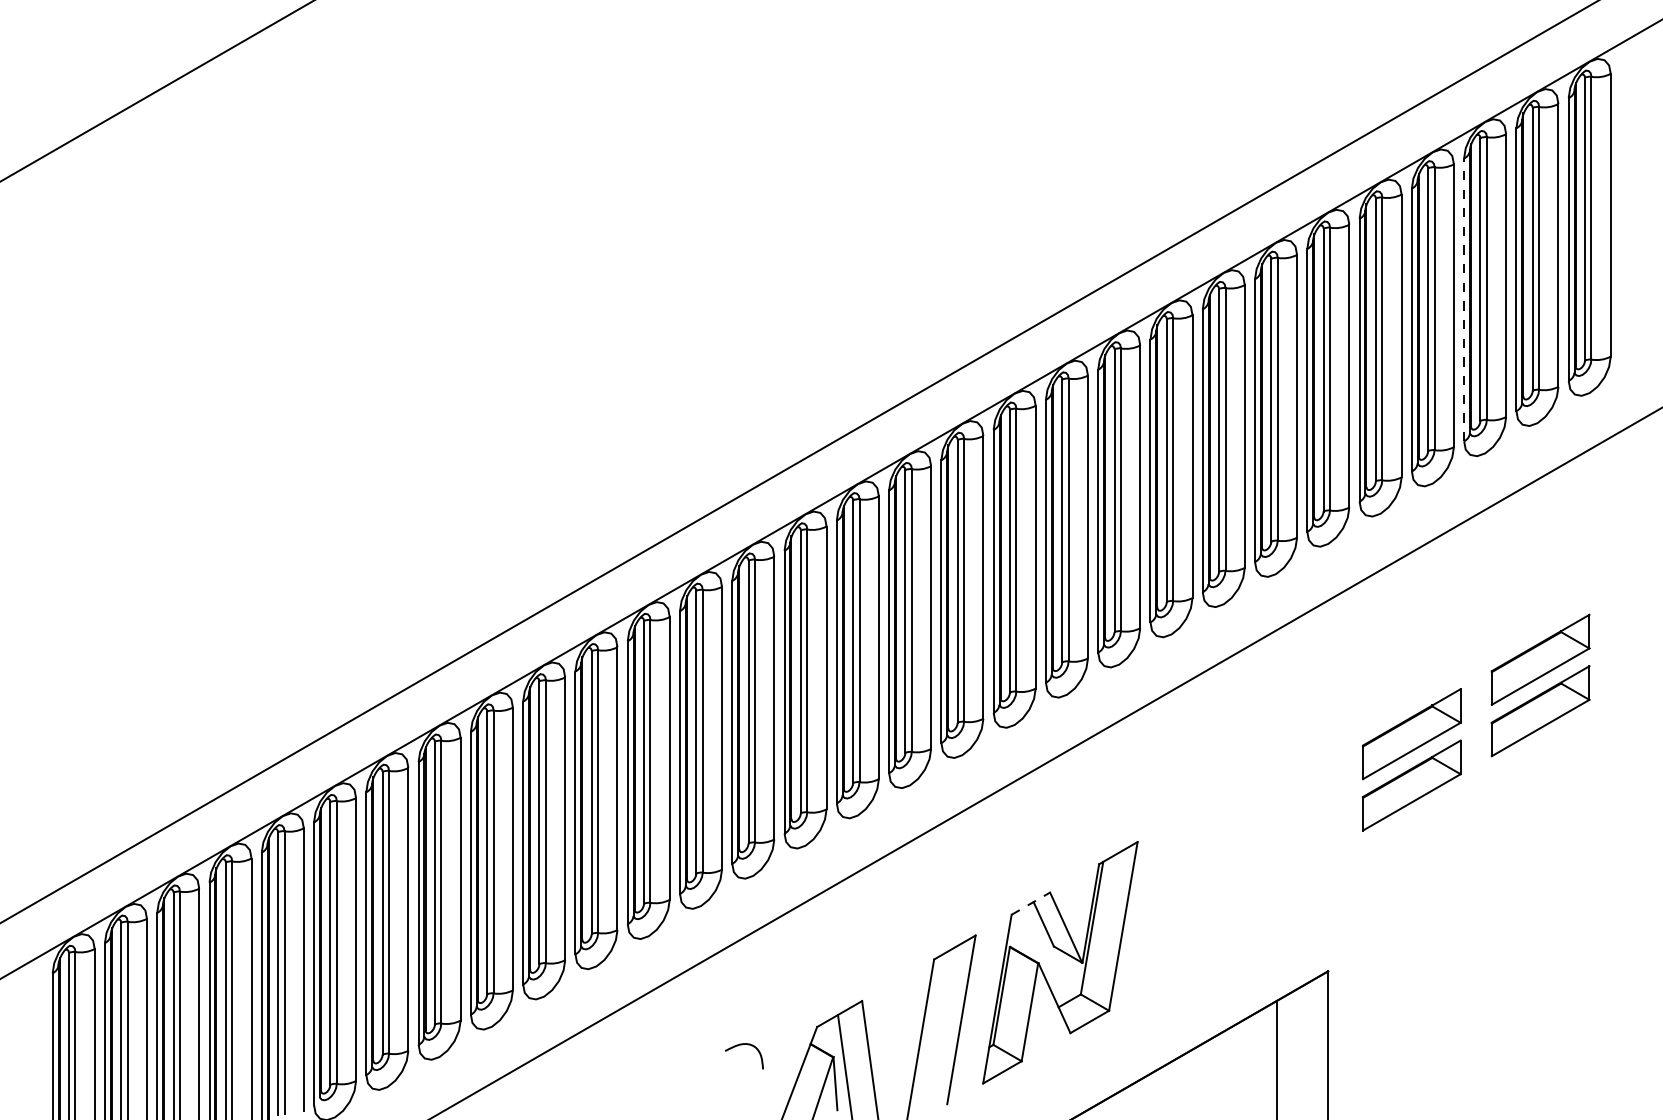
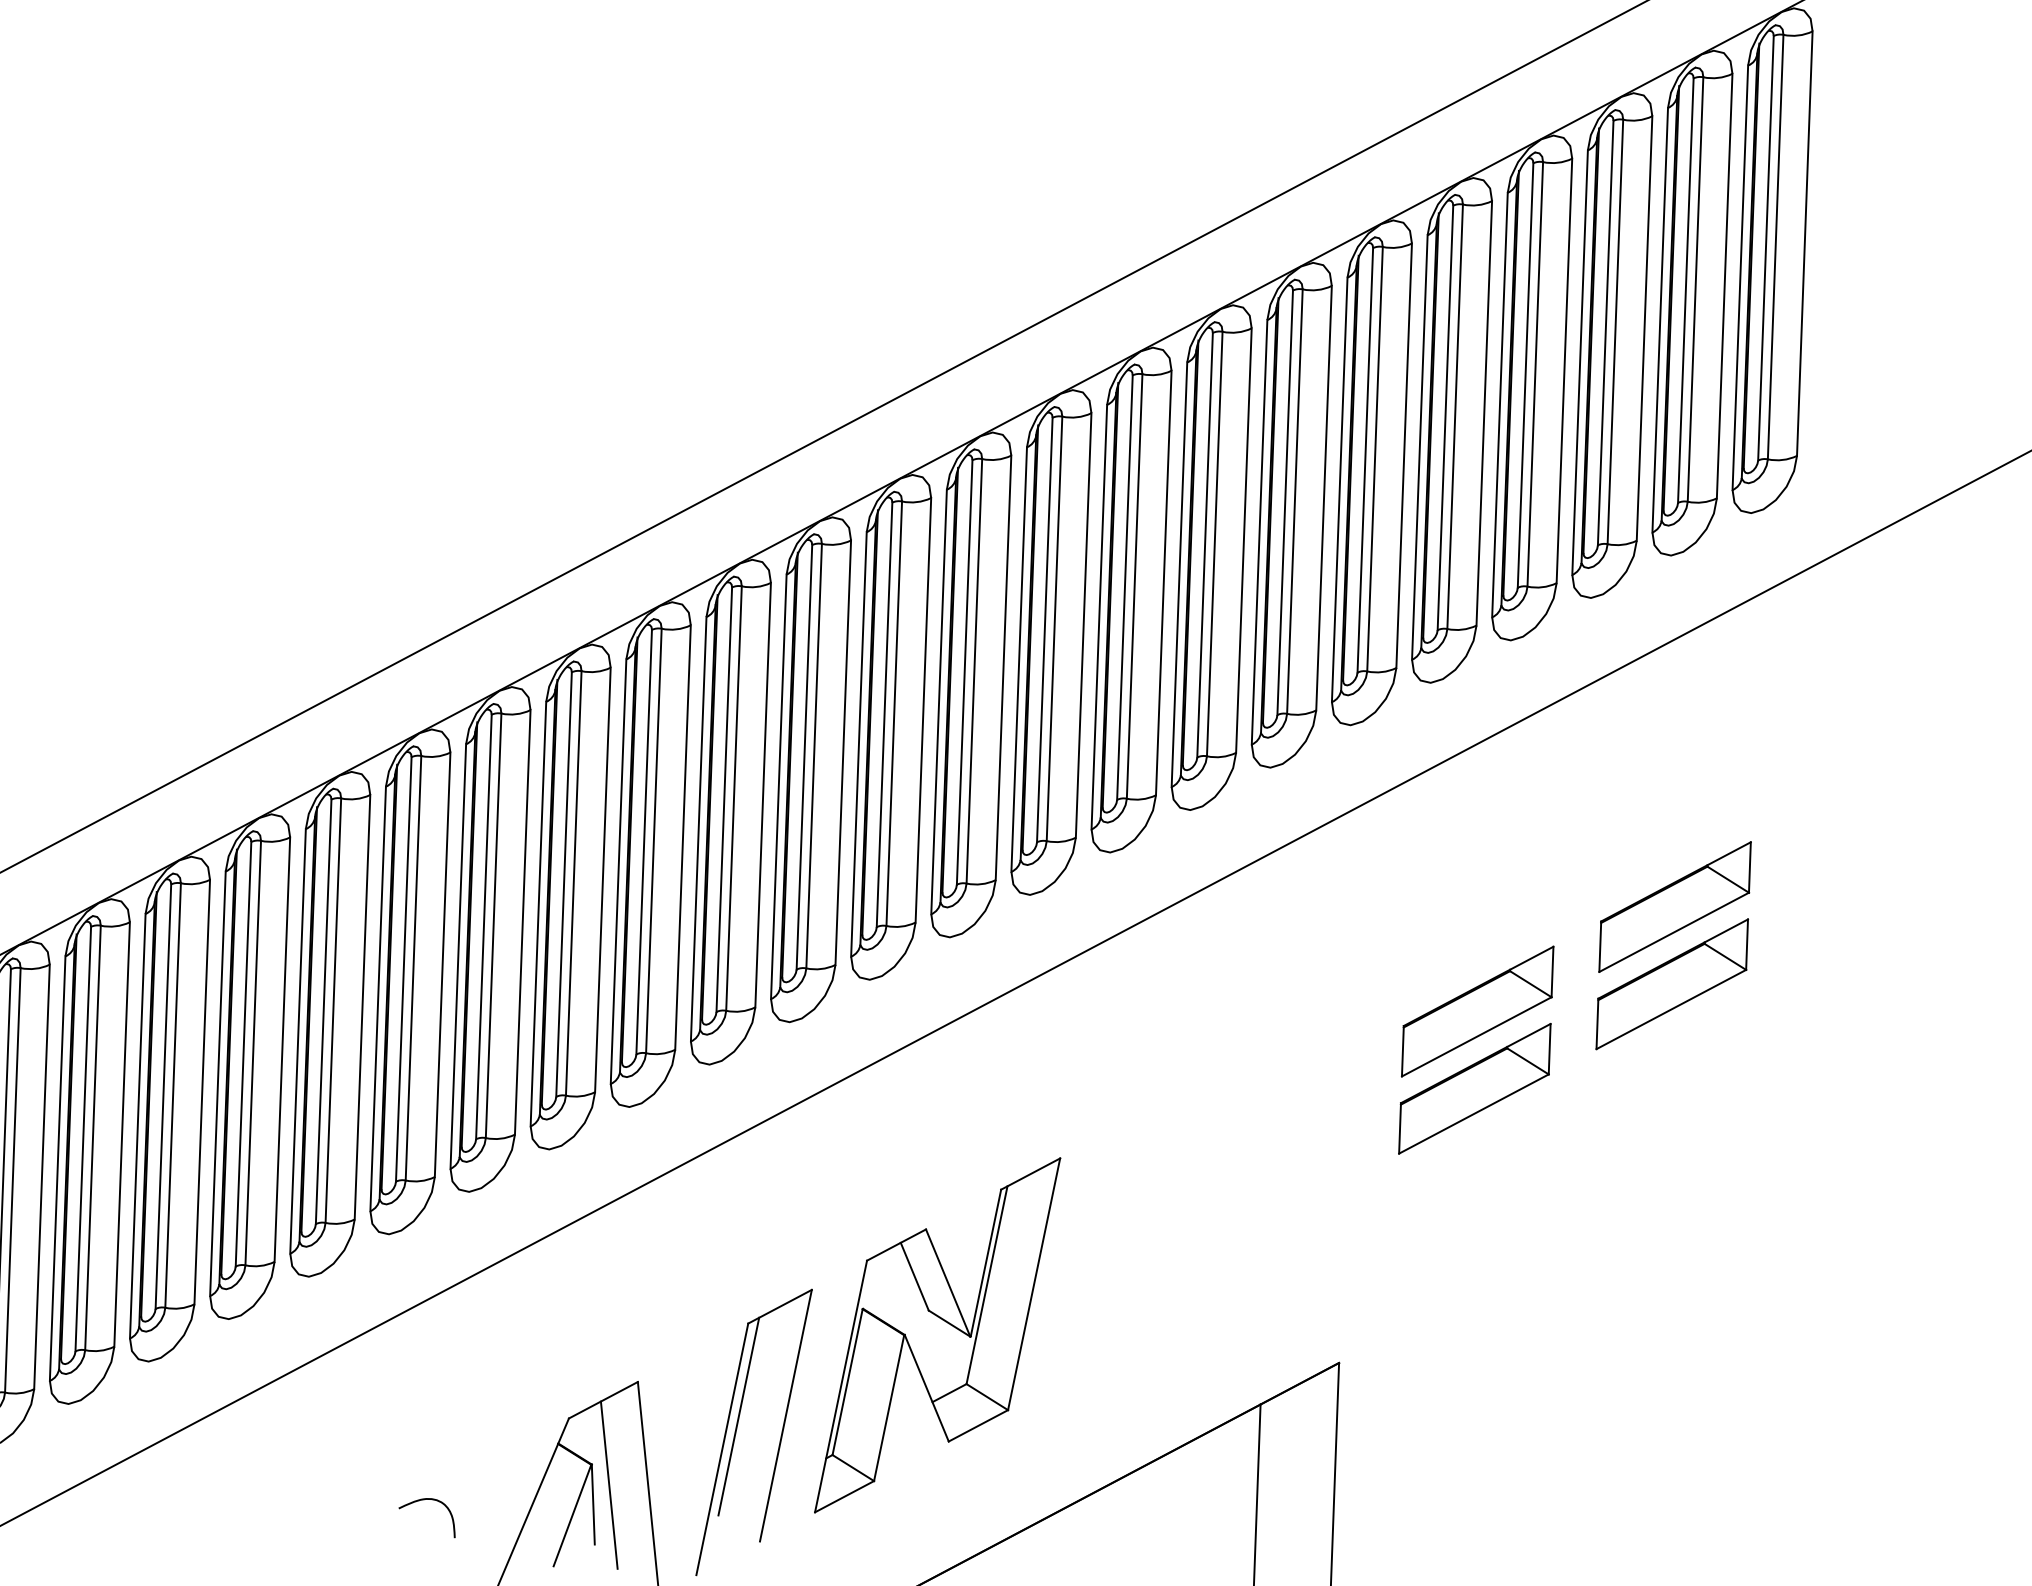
line: (1464, 299) -> (1580, 362), dashed -> solid
line: (1031, 903) -> (897, 1244), dashed -> solid
line: (930, 1021) -> (739, 1416), added
curve: (742, 1045) -> (425, 1501), moved

